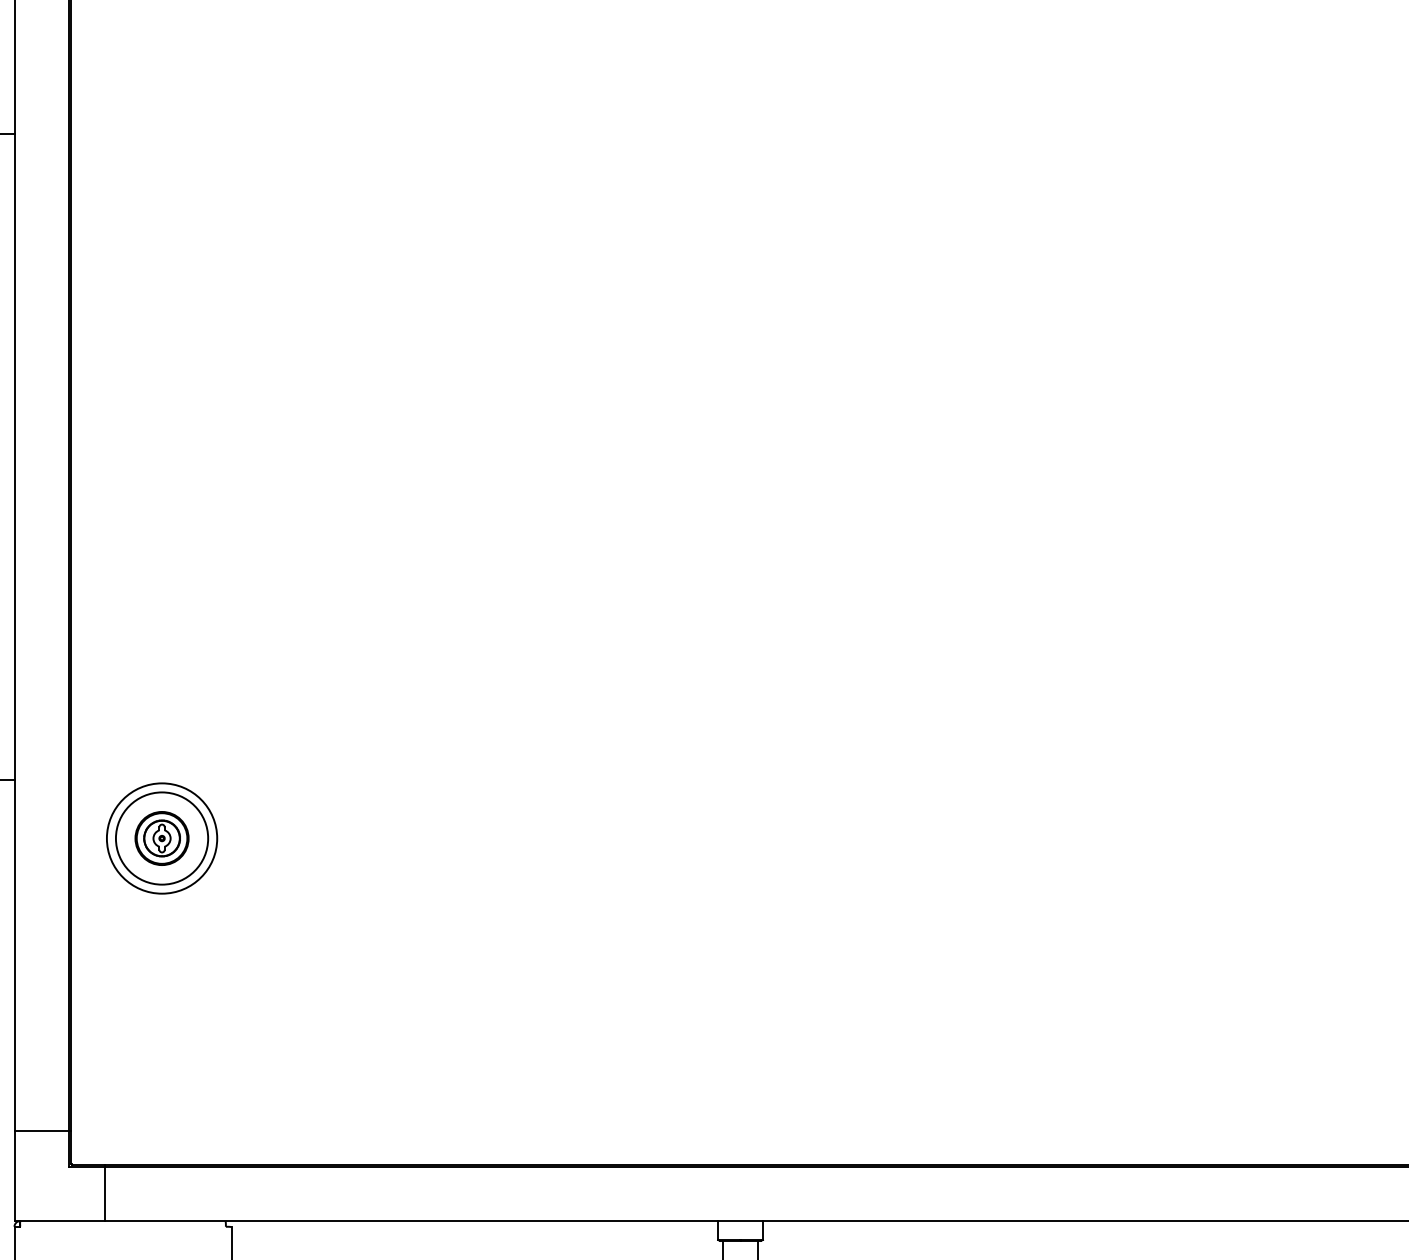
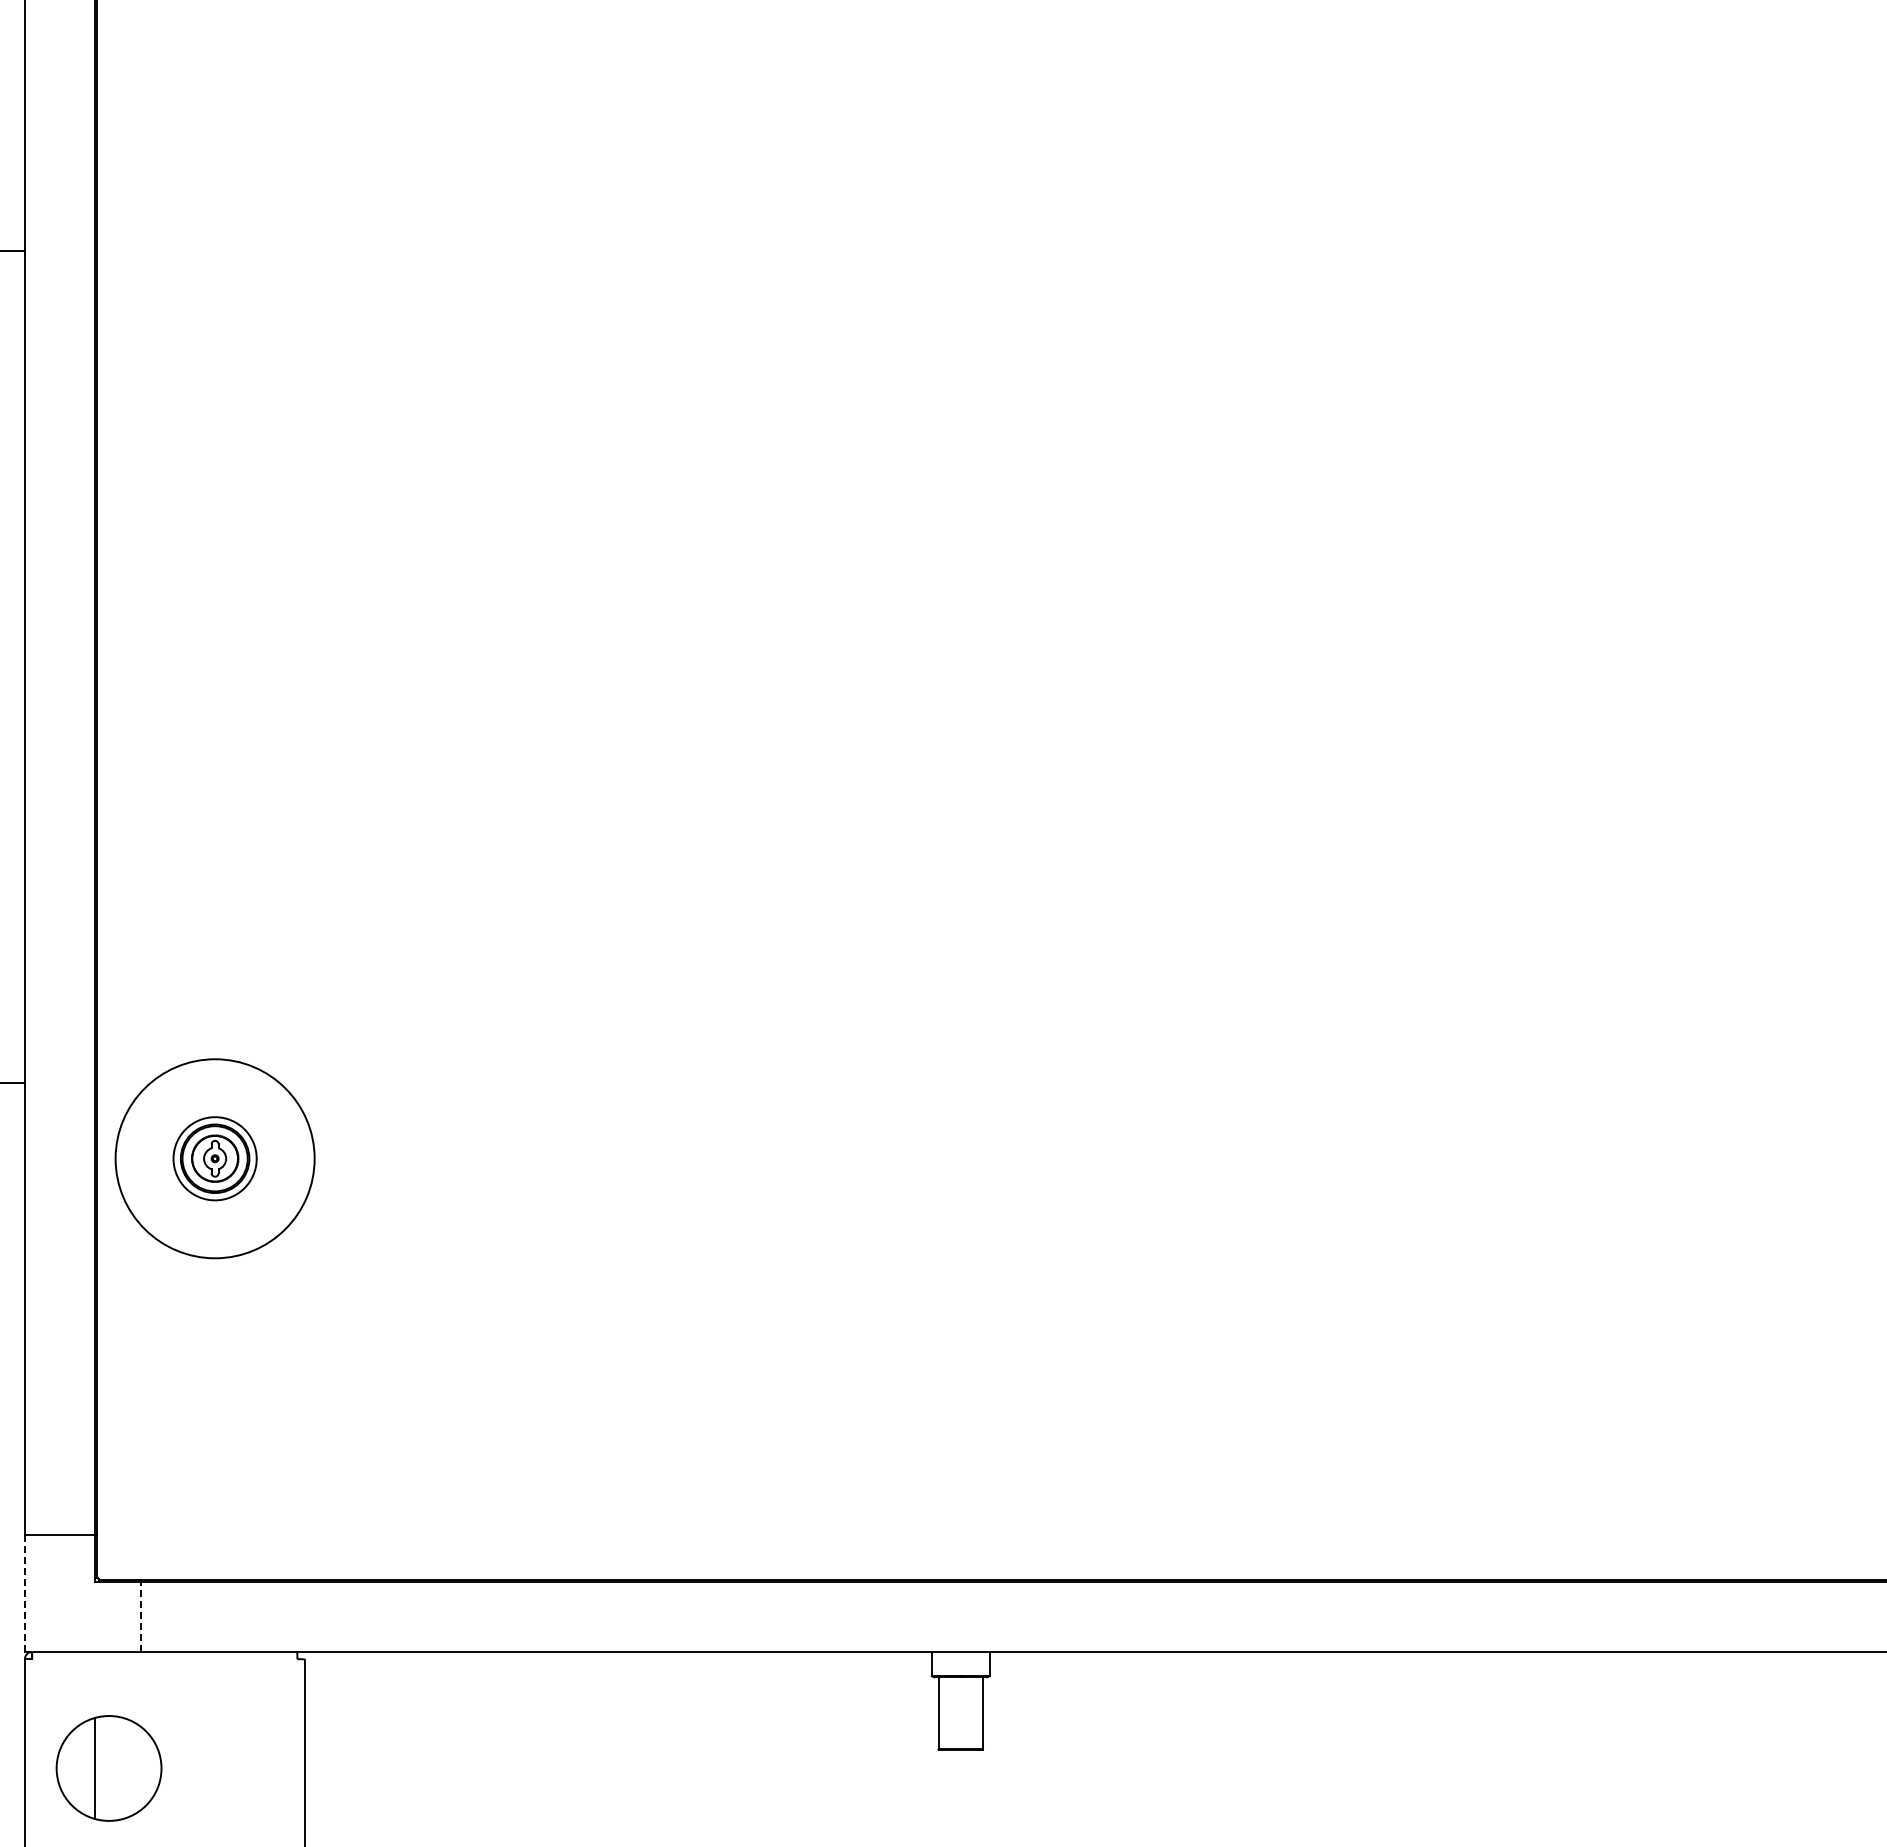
circle: (161, 838) -> (214, 1158), size x0.7
circle: (162, 838) -> (215, 1158), size x1.4
line: (14, 1176) -> (24, 1594), solid -> dashed
line: (104, 1193) -> (141, 1616), solid -> dashed

